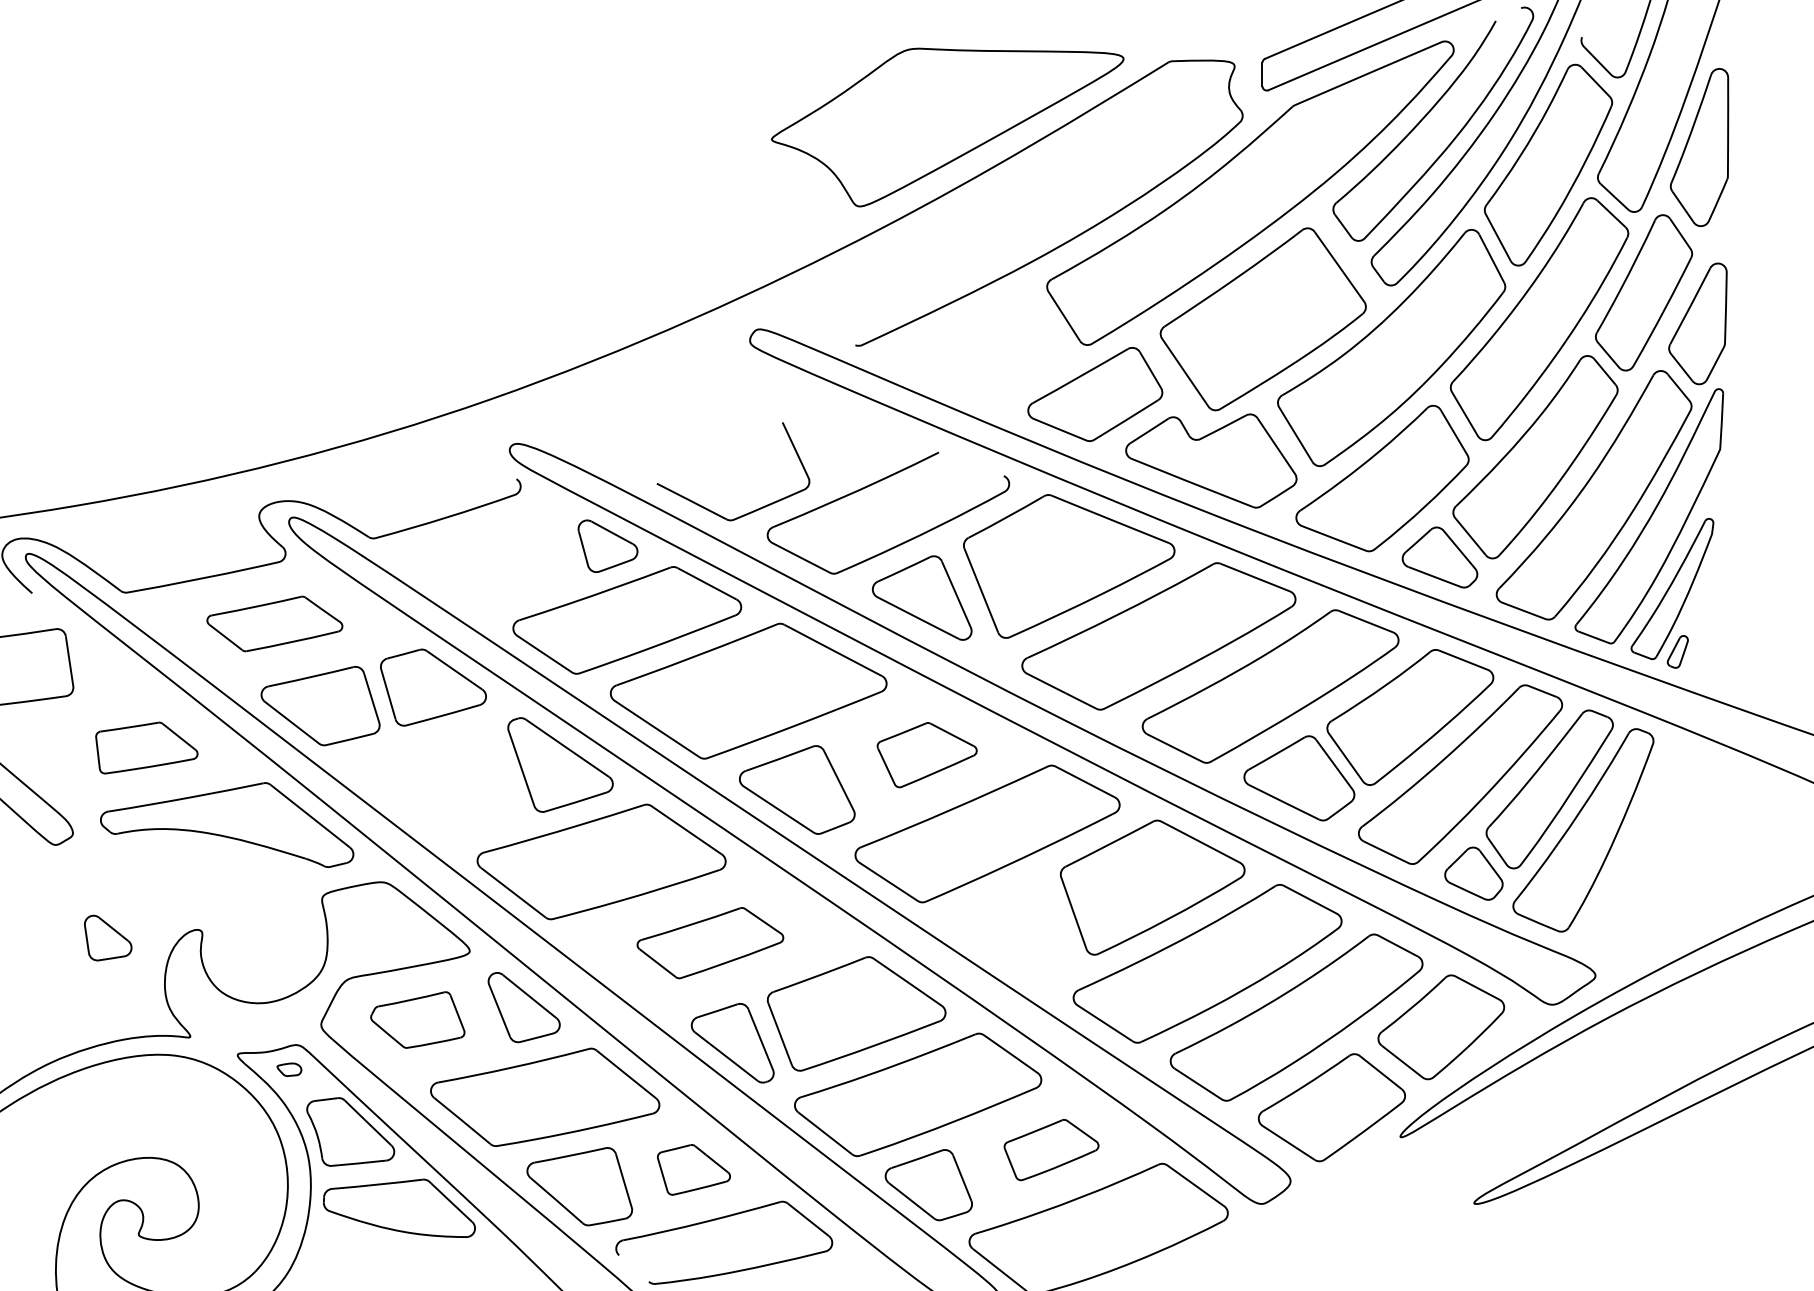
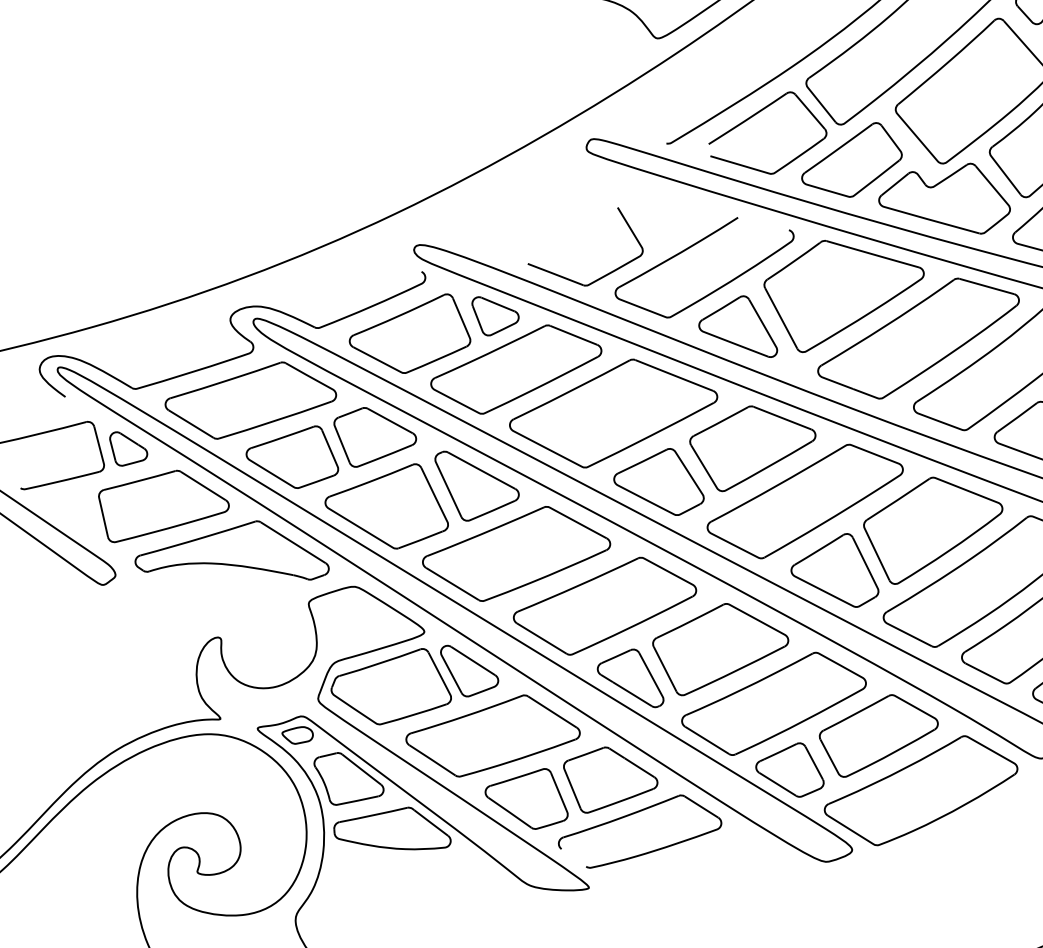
part: (974, 321) -> (754, 115), added
part: (491, 560) -> (409, 335), added
part: (274, 623) -> (250, 400), size x1.67
part: (146, 747) -> (164, 504), size x1.67
part: (926, 754) -> (753, 446), size x1.67
part: (436, 784) -> (385, 508), added
part: (1014, 930) -> (833, 572), added
part: (108, 937) -> (129, 447), moved
part: (710, 942) -> (605, 605), size x1.67
part: (417, 1019) -> (390, 687), size x1.67
part: (289, 1069) -> (297, 735), size x1.67
part: (1051, 1149) -> (879, 734), size x1.67
part: (693, 1169) -> (610, 778), size x1.67

